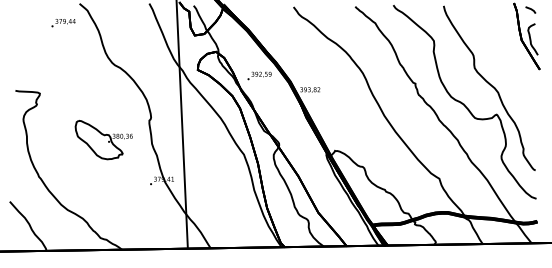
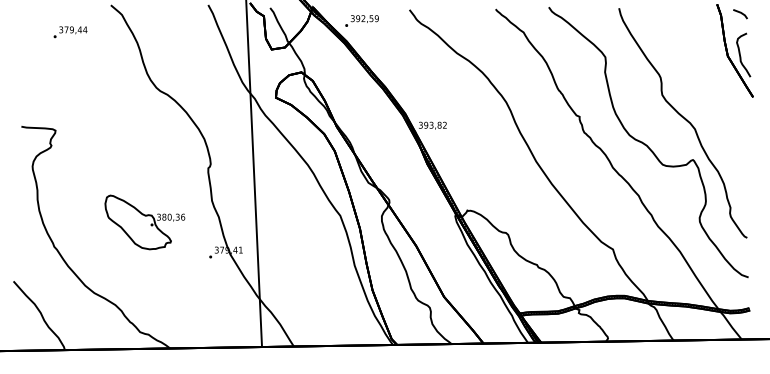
text: (63, 23) -> (70, 32), moved
text: (259, 75) -> (361, 20), moved
part: (103, 140) -> (144, 222), moved

